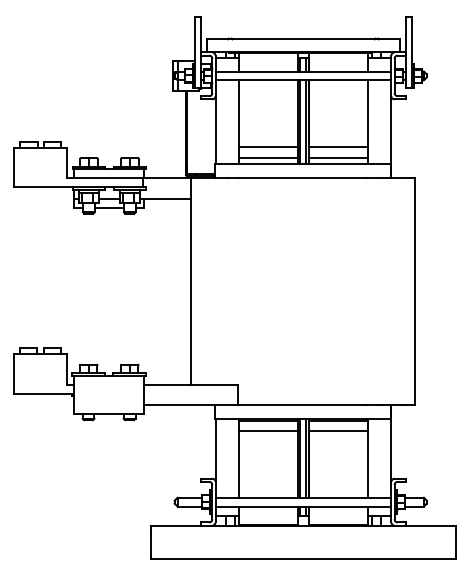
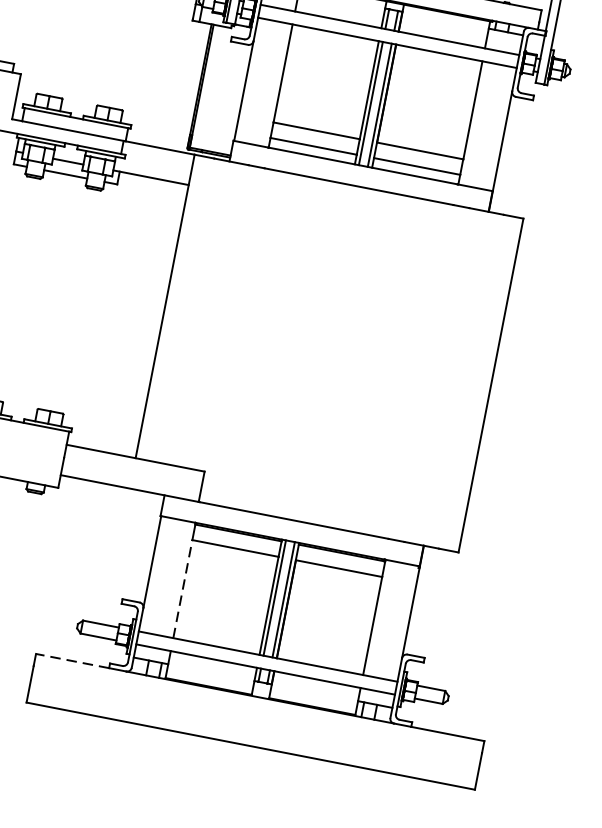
line: (238, 463) -> (182, 587), solid -> dashed
line: (175, 525) -> (72, 660), solid -> dashed

